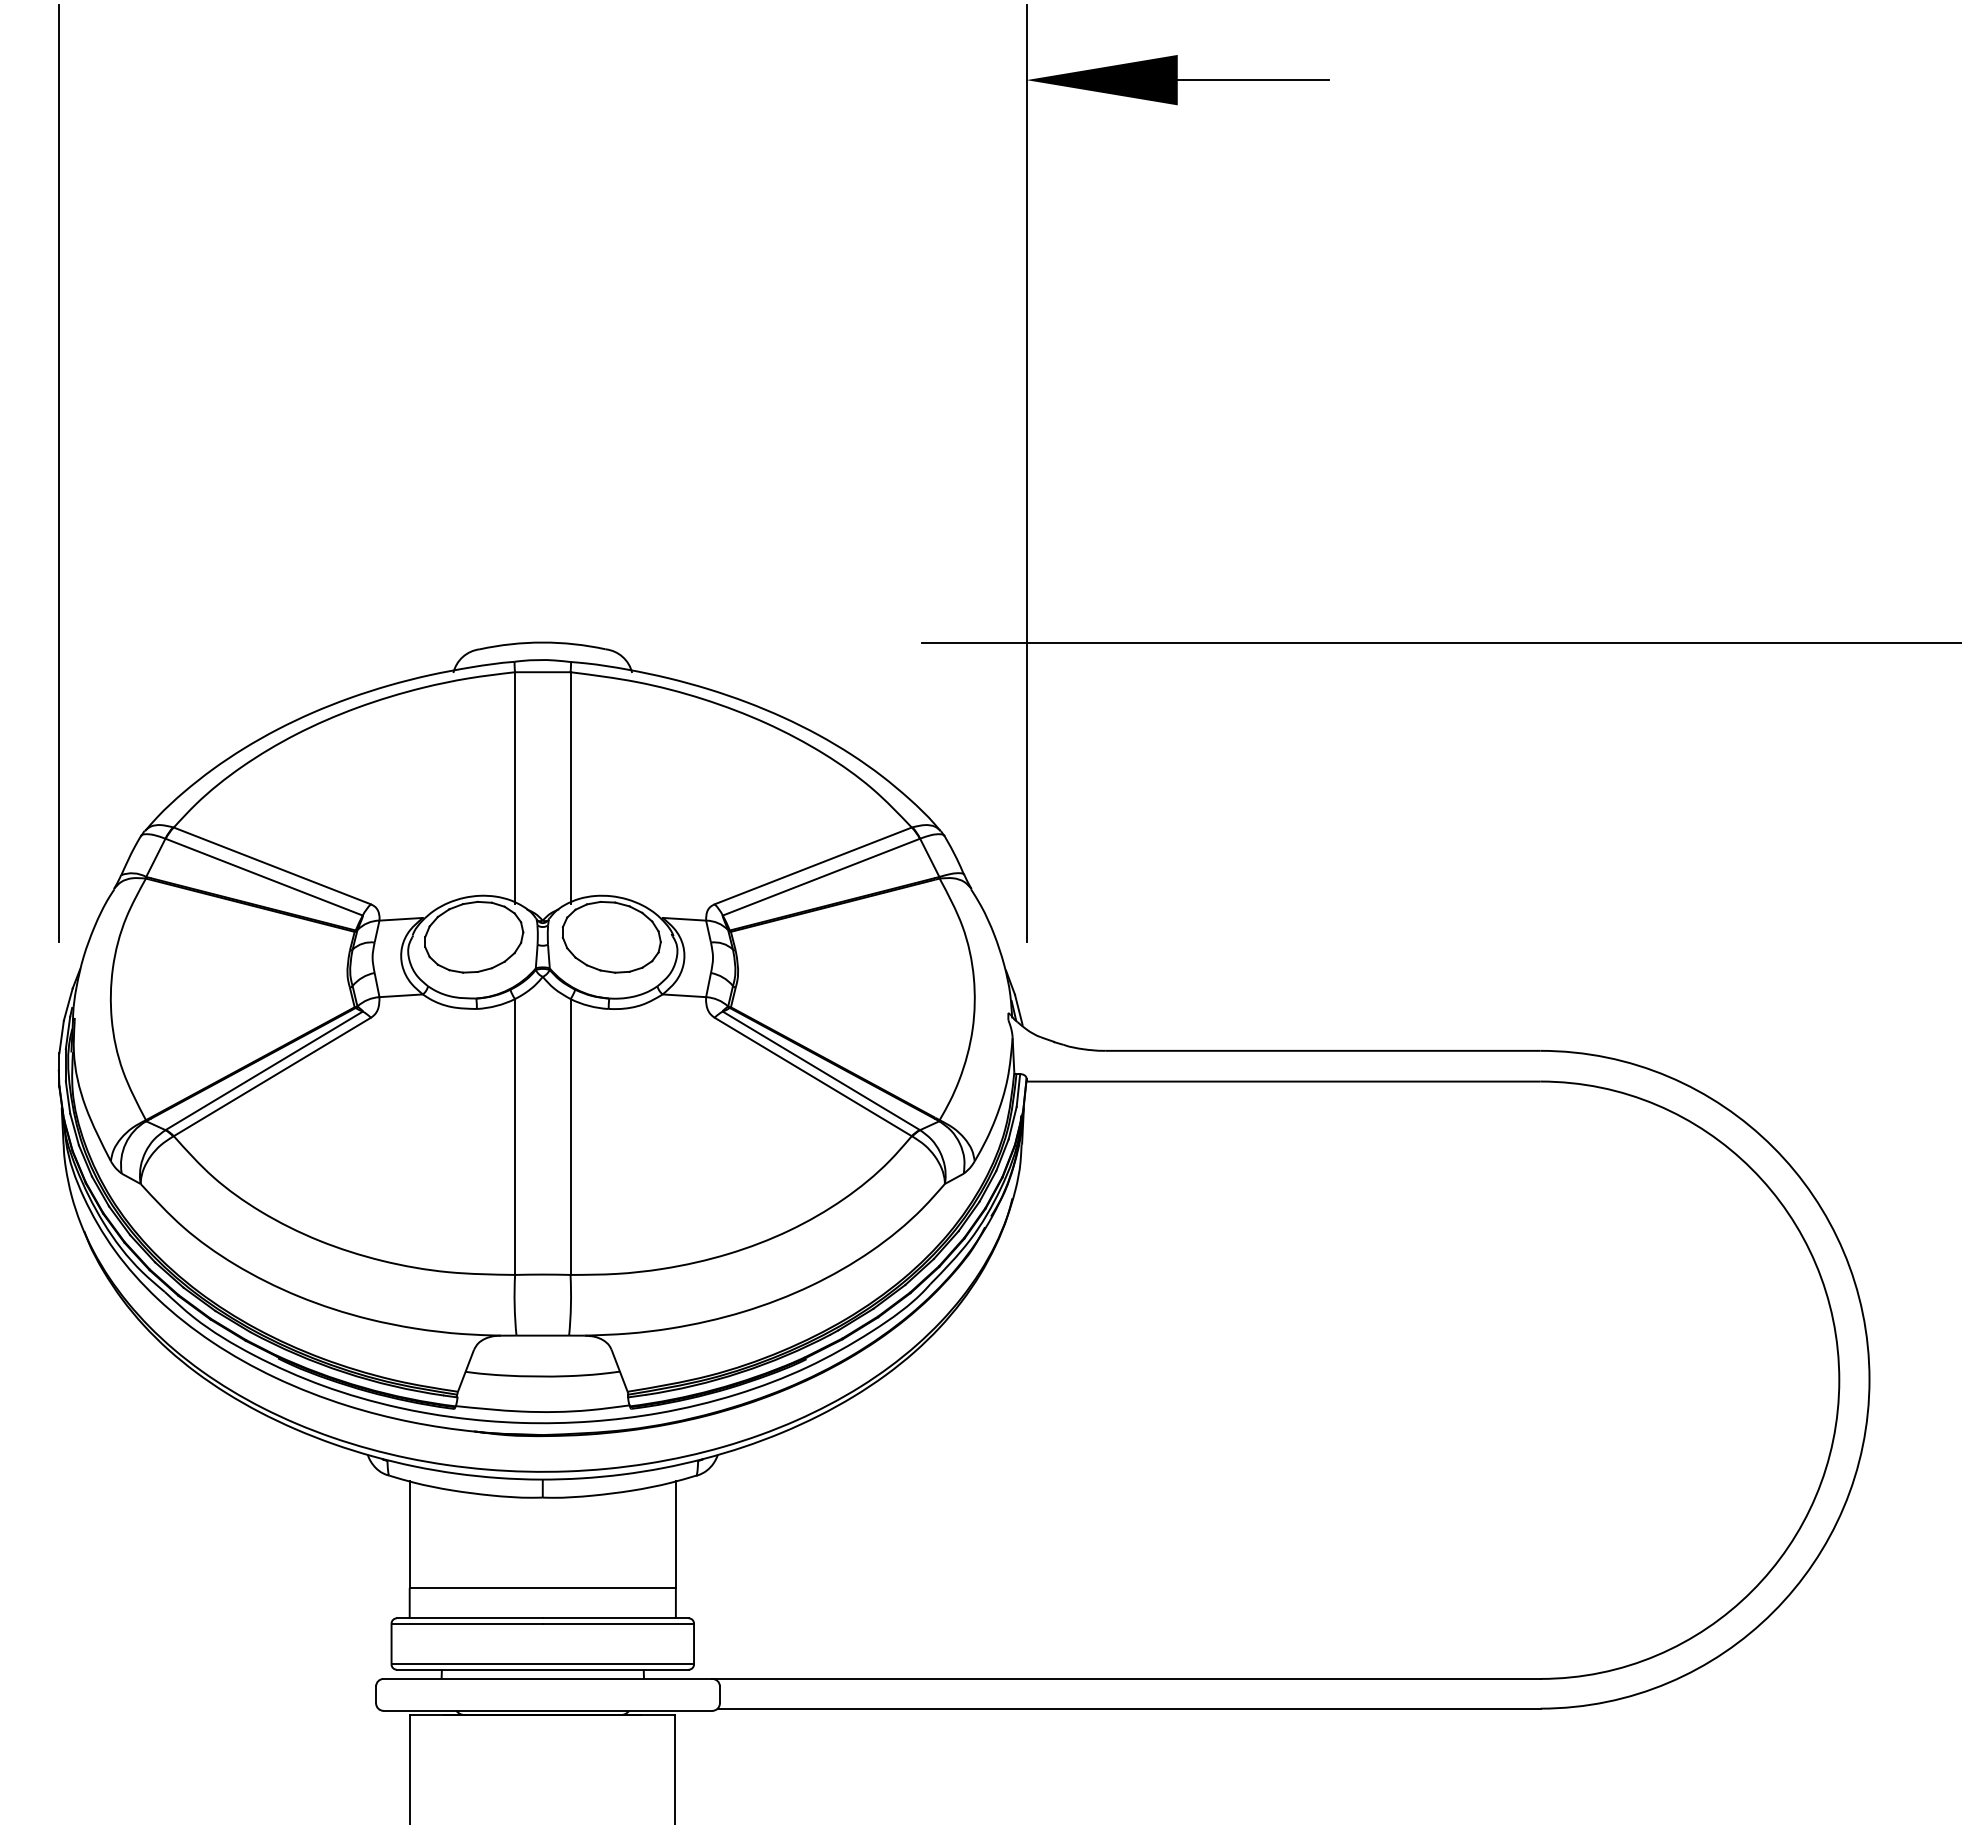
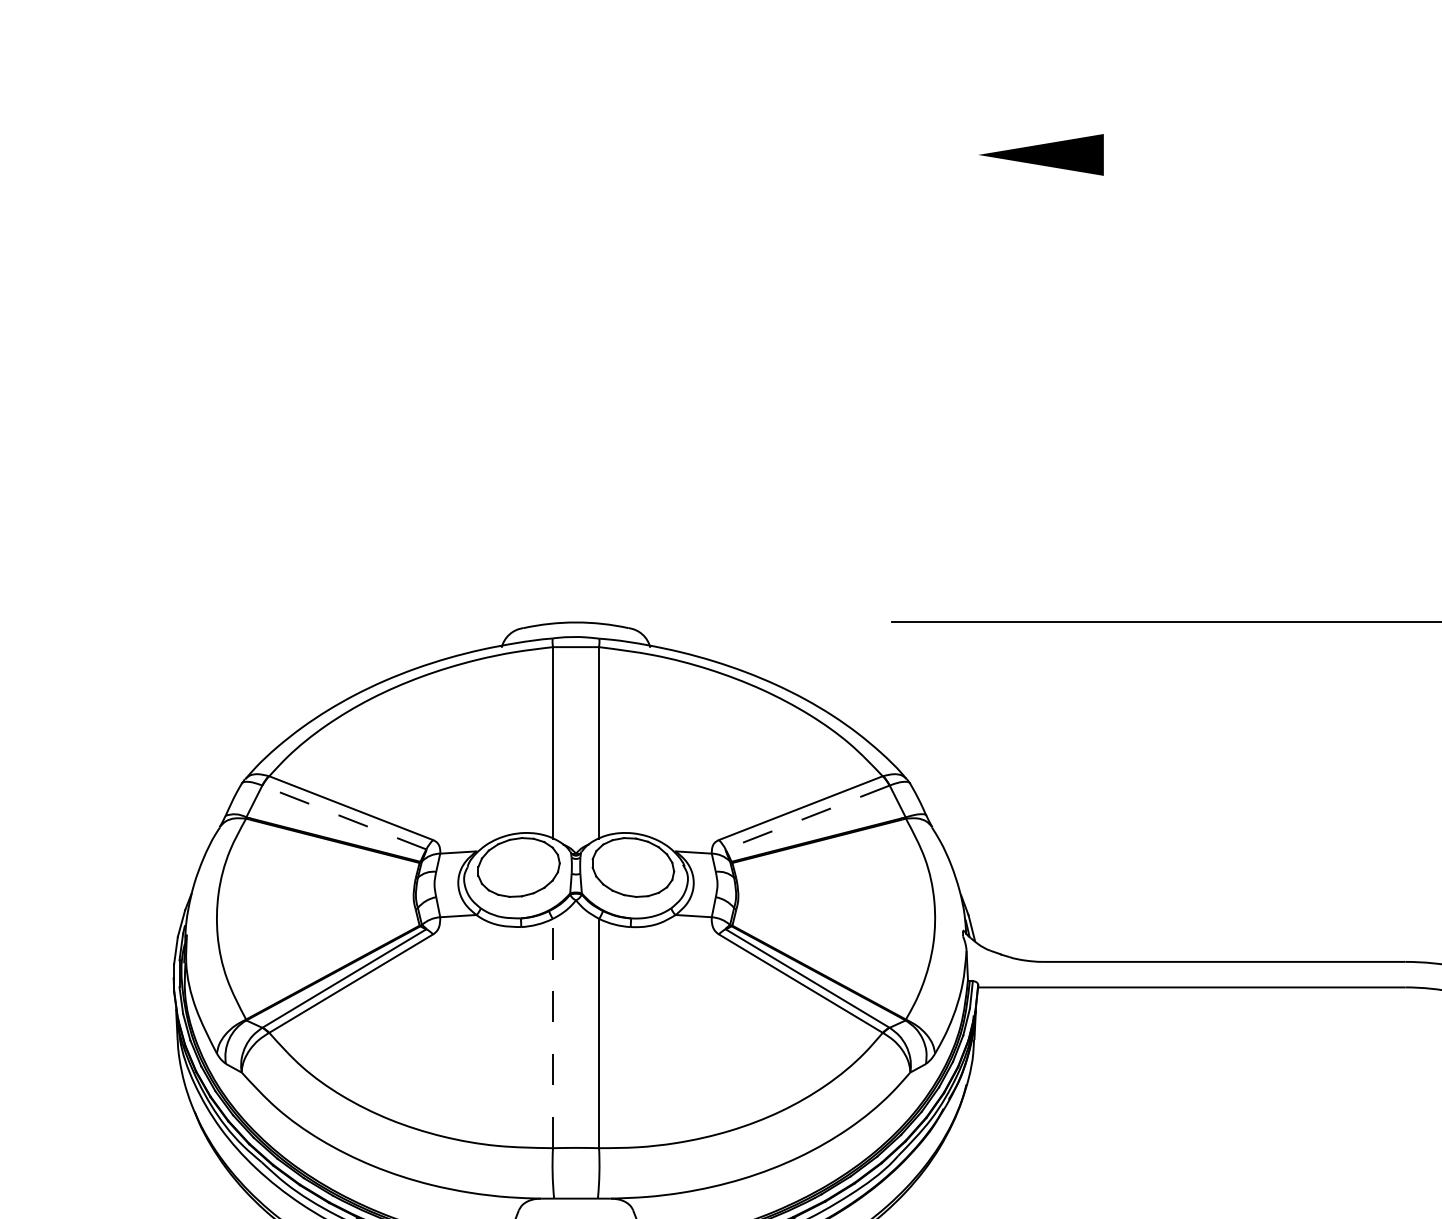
line: (1252, 80) -> (1165, 155), removed
line: (58, 472) -> (173, 481), removed
line: (1026, 472) -> (978, 481), removed
line: (264, 877) -> (344, 817), solid -> dashed
line: (821, 877) -> (807, 817), solid -> dashed
line: (515, 1137) -> (553, 1033), solid -> dashed

